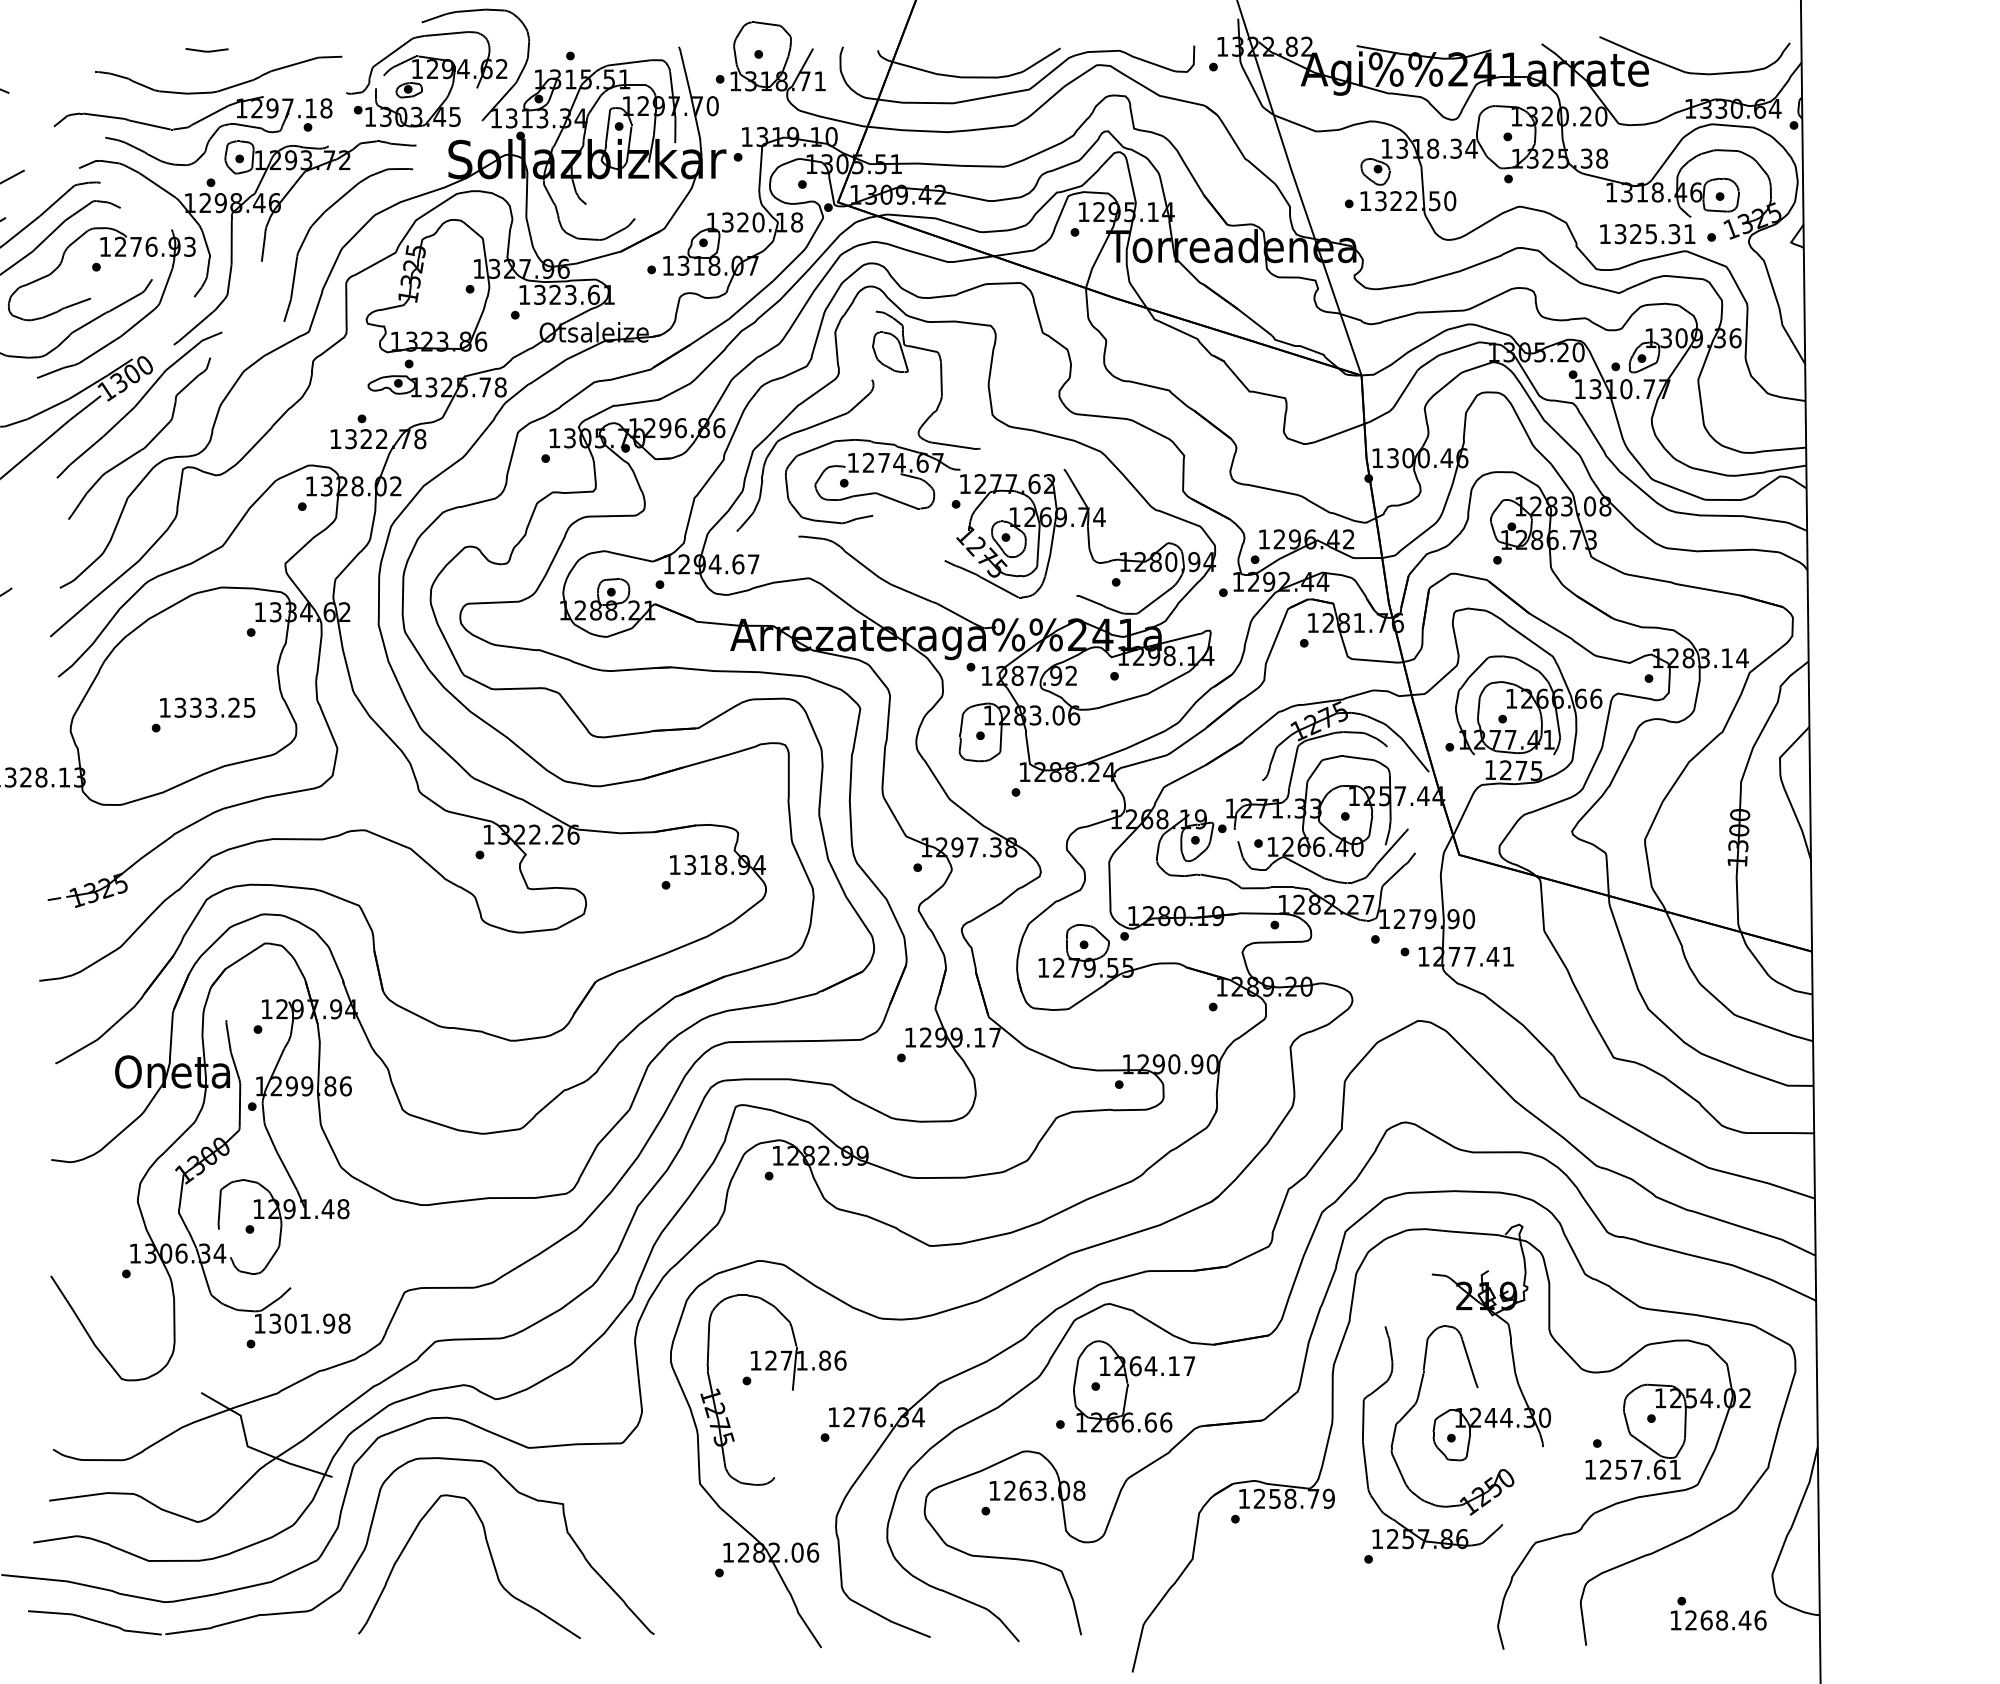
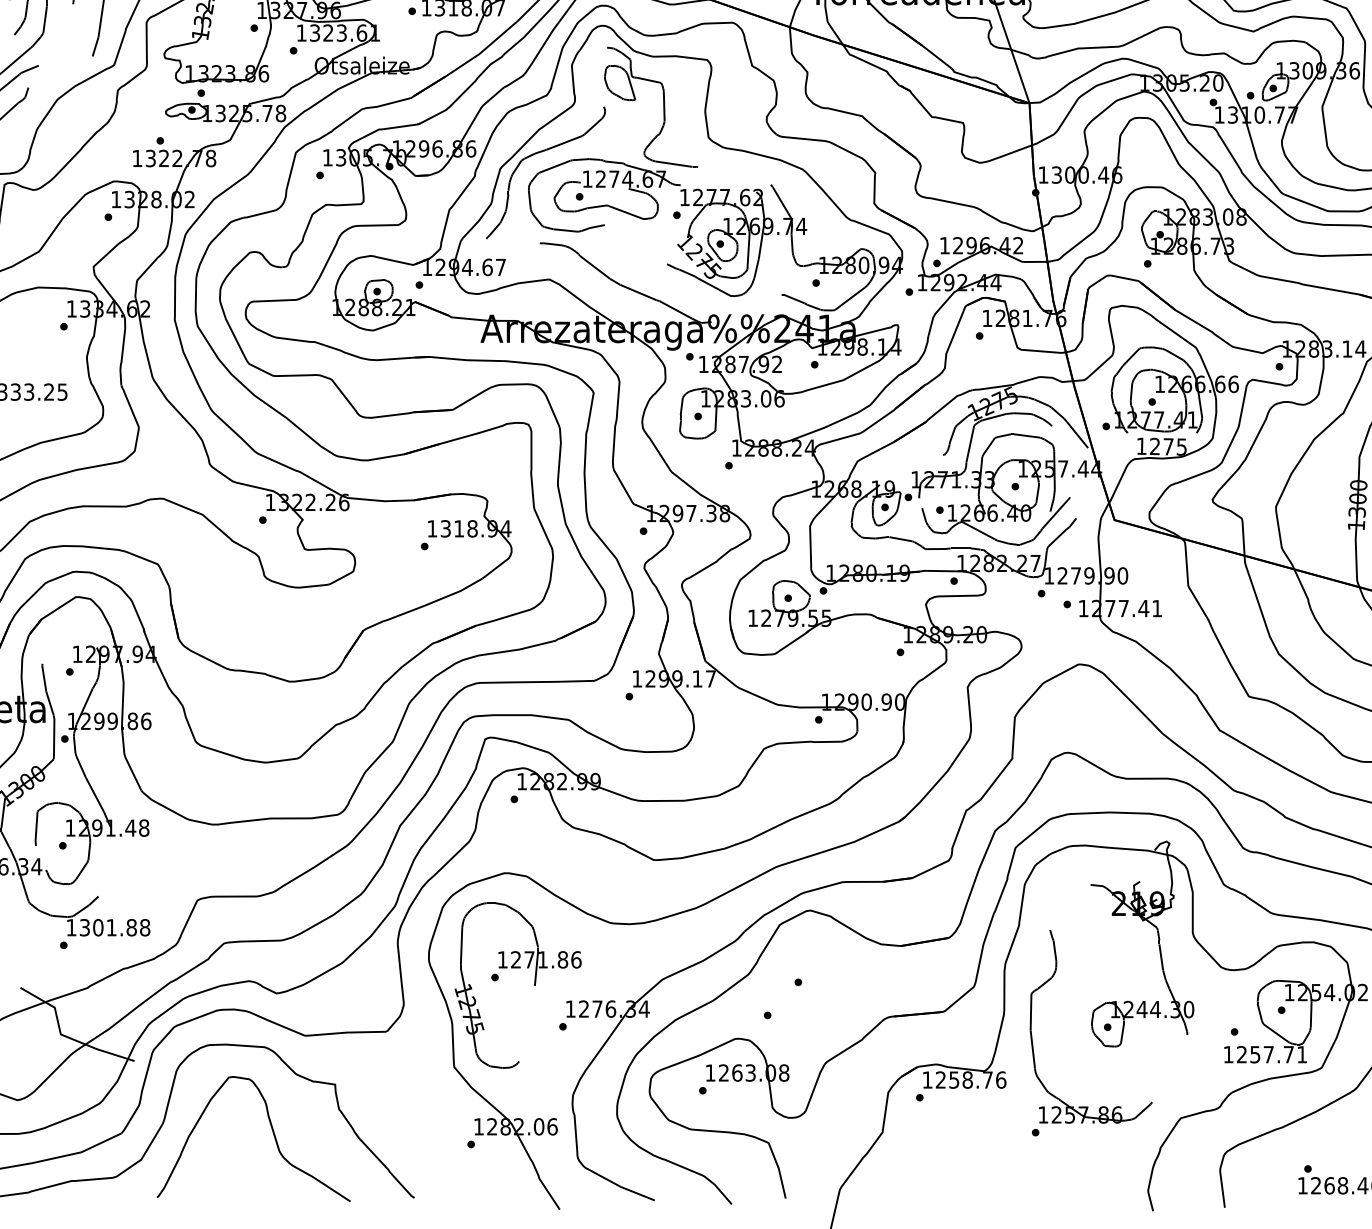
text: (329, 1323) -> (132, 927), 1301.98 -> 1301.88
part: (1134, 1386) -> (832, 982), removed
part: (1417, 1402) -> (1078, 996), removed
text: (1659, 1469) -> (1288, 1054), 1257.61 -> 1257.71
text: (1328, 1498) -> (1000, 1079), 1258.79 -> 1258.76

